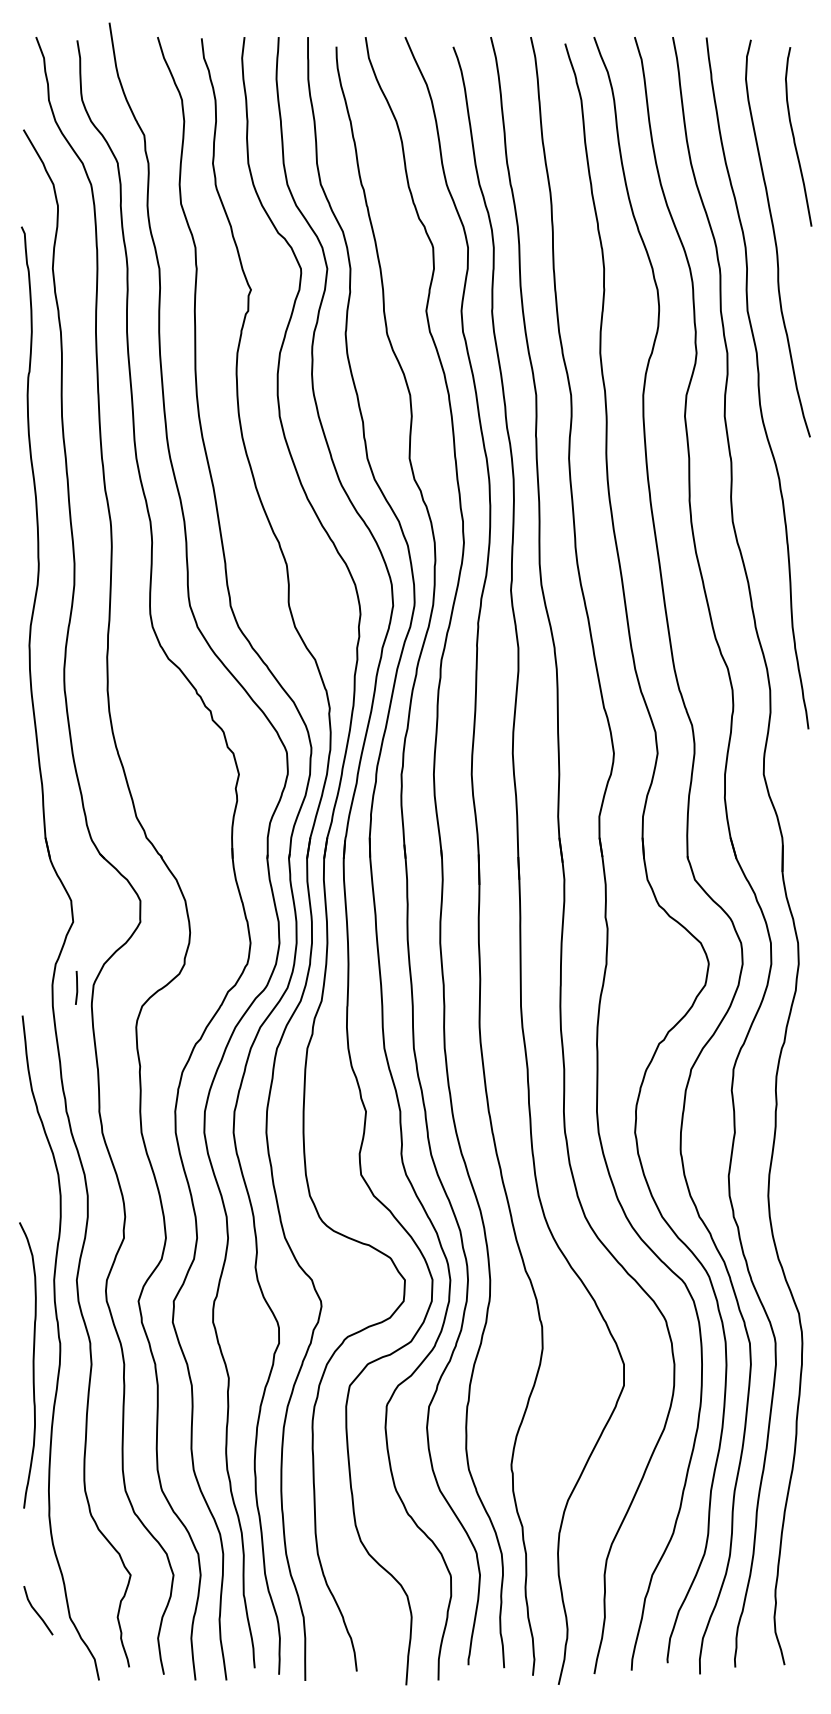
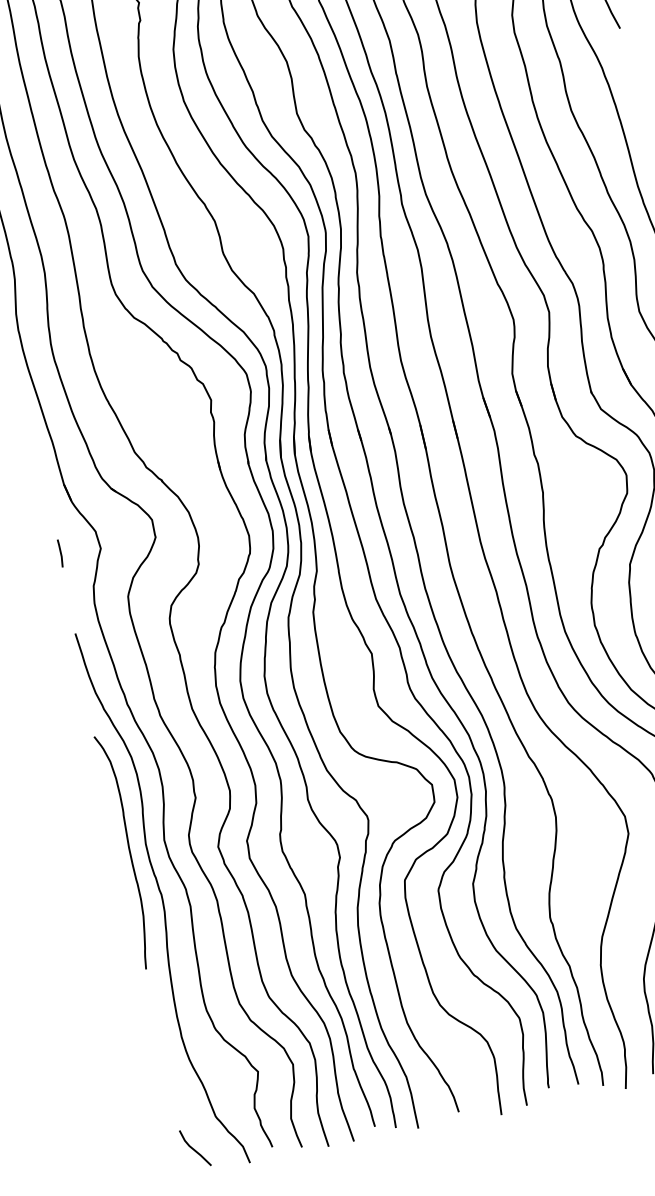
line: (76, 987) -> (60, 553), moved
curve: (32, 1365) -> (128, 851), moved
line: (36, 1610) -> (193, 1148), moved

